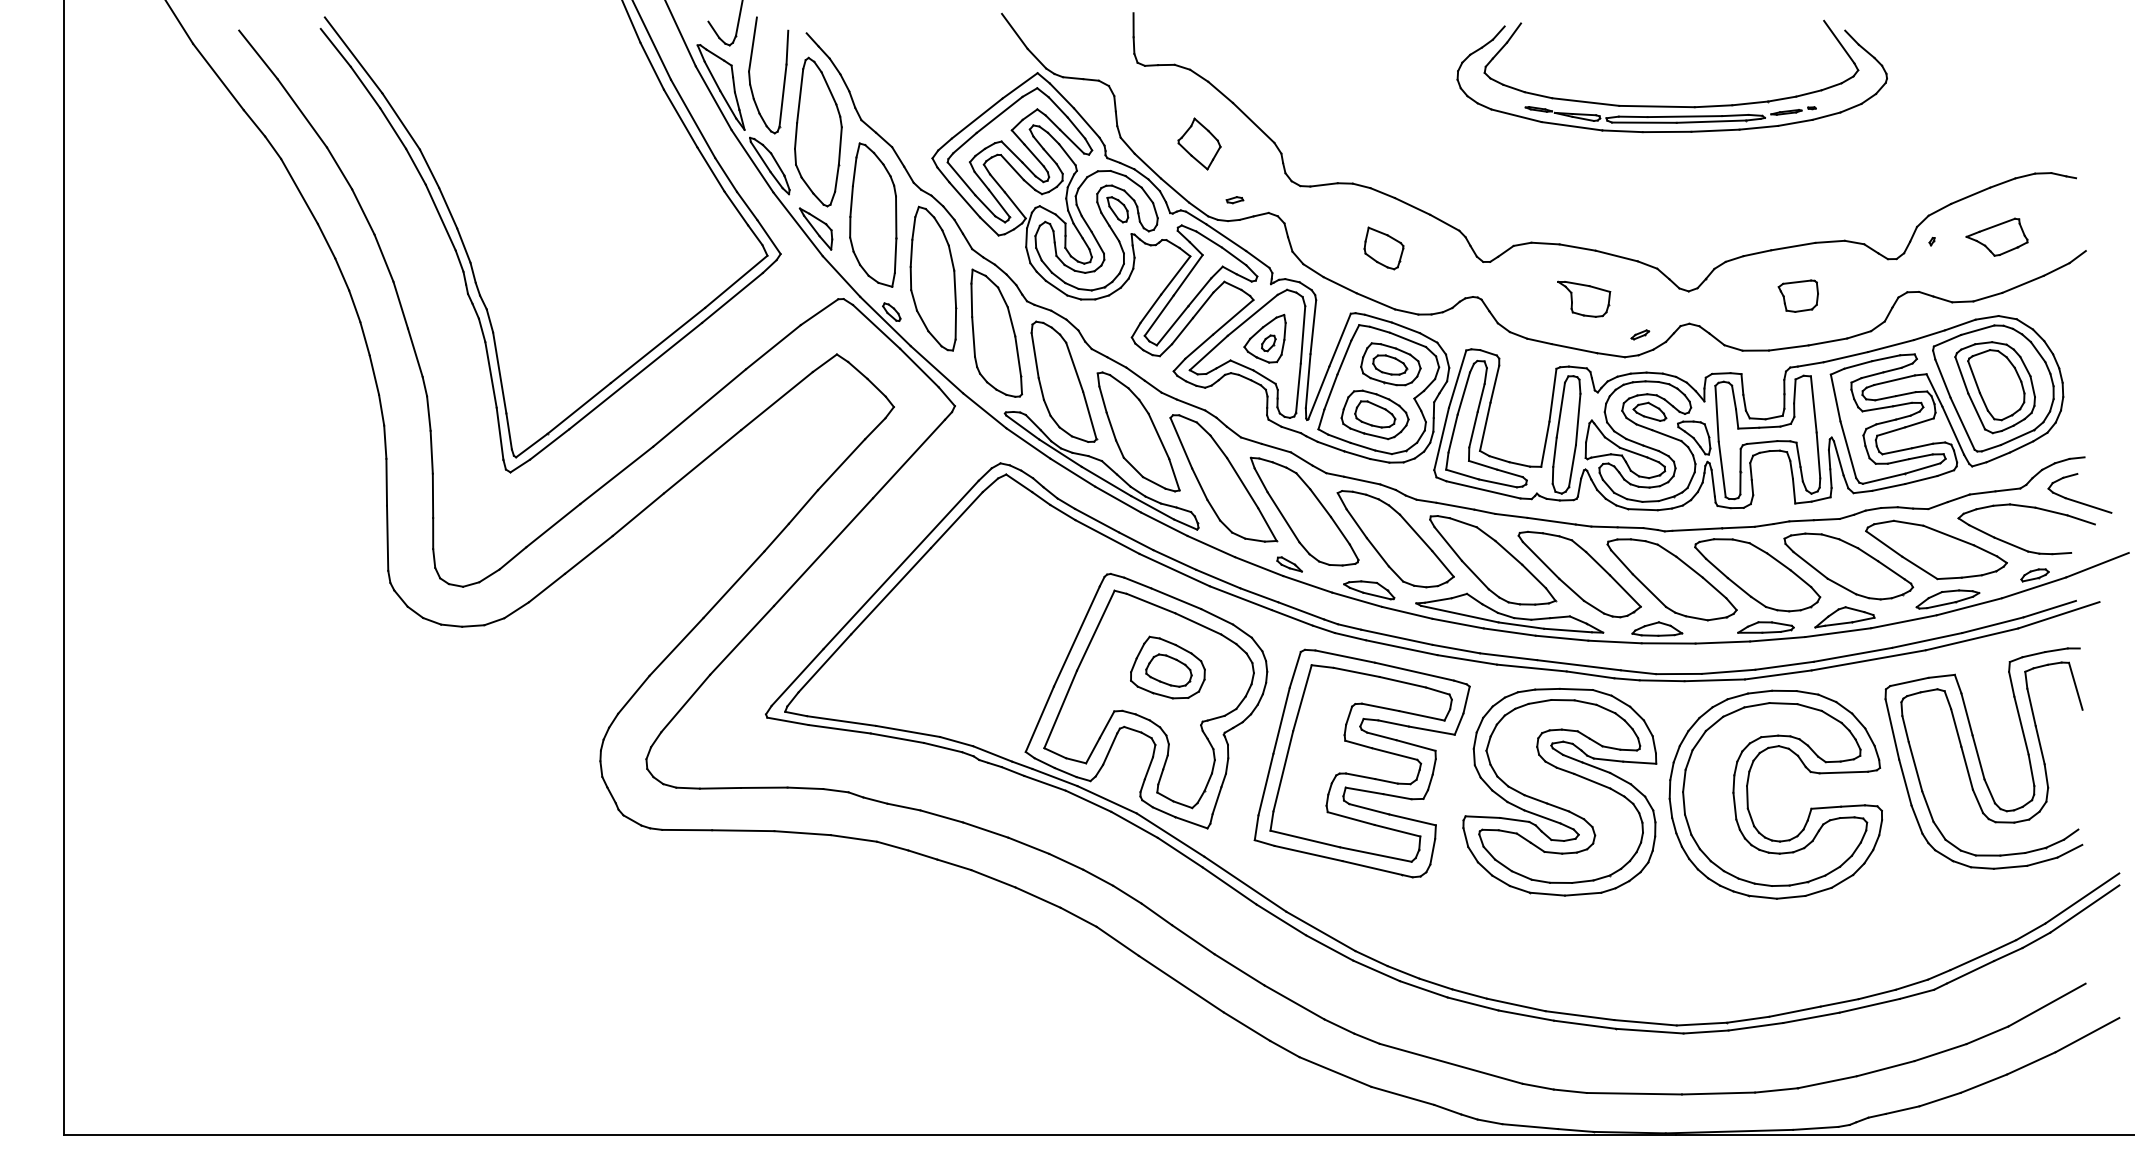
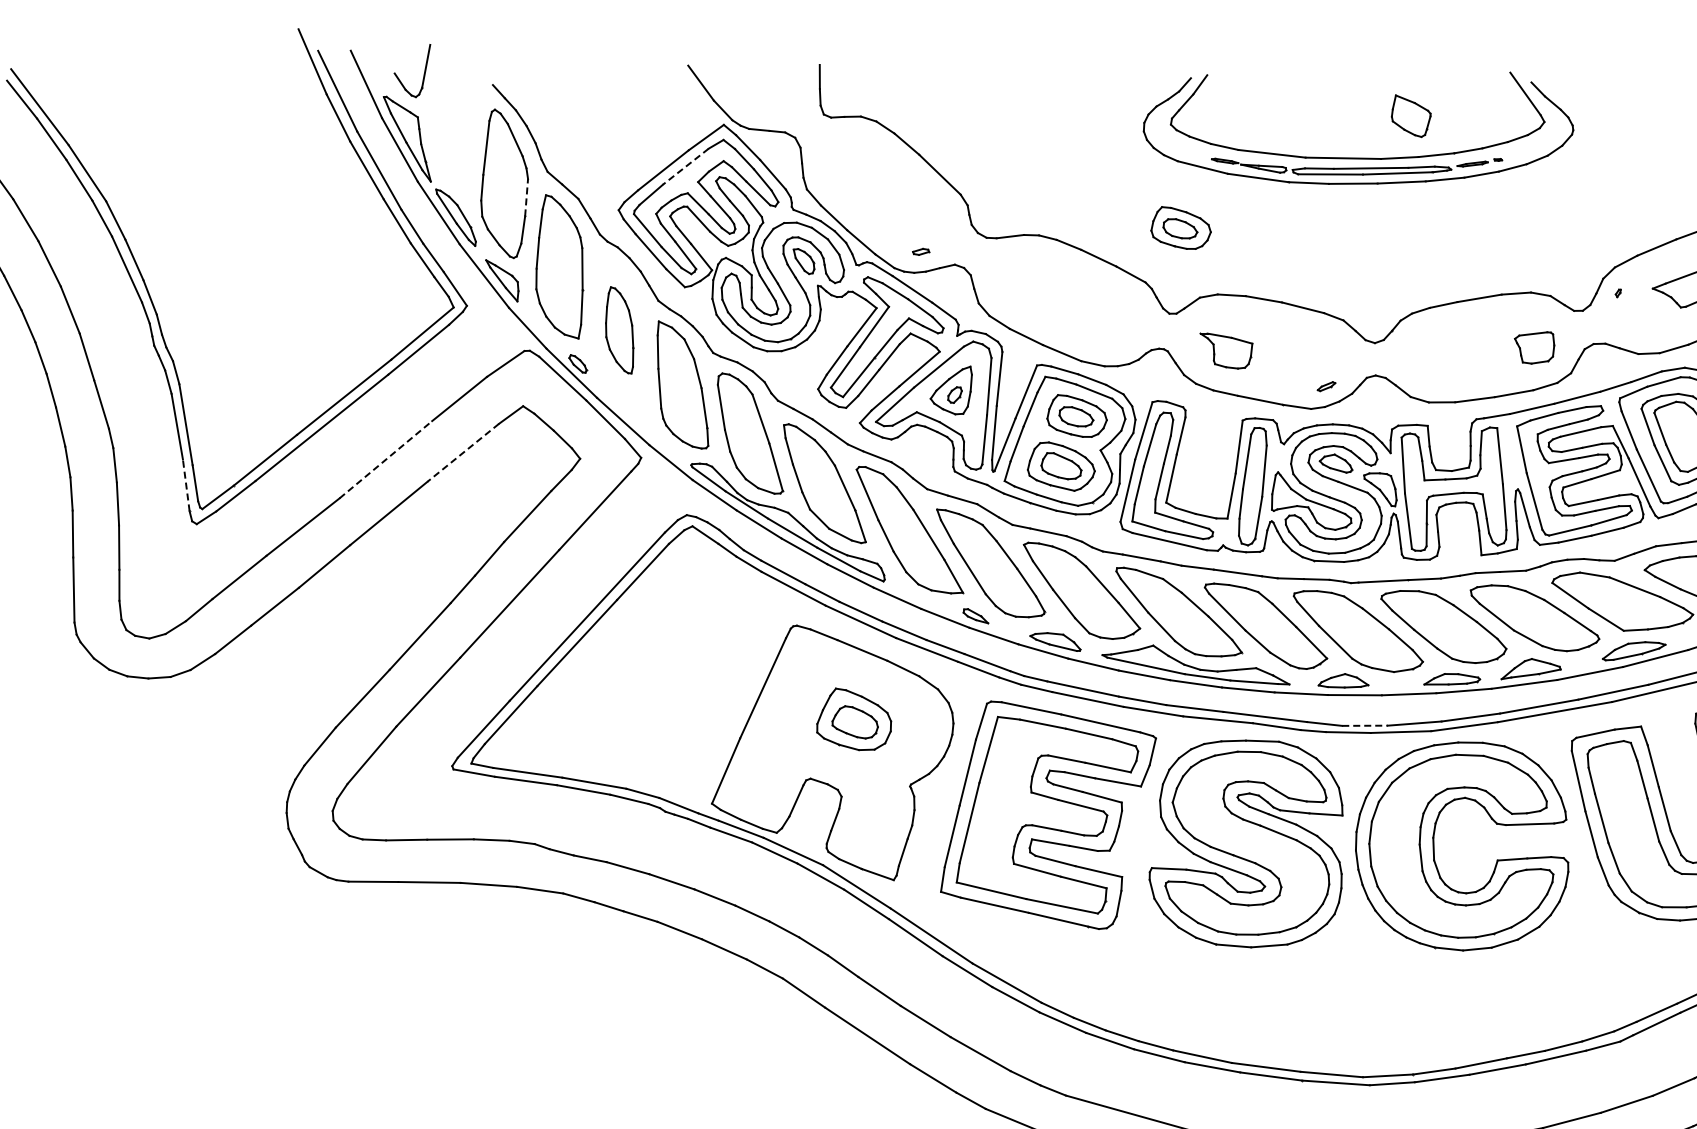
part: (783, 80) -> (469, 132), removed
line: (999, 115) -> (685, 167), solid -> dashed
part: (1199, 143) -> (885, 195), removed
line: (840, 145) -> (526, 197), solid -> dashed
part: (1494, 176) -> (1180, 228), added
part: (1383, 248) -> (1410, 116), moved
part: (933, 278) -> (619, 330), size x0.6
part: (1797, 295) -> (1533, 347), moved
part: (1584, 298) -> (1226, 350), moved
line: (776, 401) -> (462, 453), solid -> dashed
line: (700, 407) -> (386, 459), solid -> dashed
line: (499, 433) -> (185, 485), solid -> dashed
line: (1678, 674) -> (1364, 726), solid -> dashed
part: (1148, 699) -> (834, 751), removed

